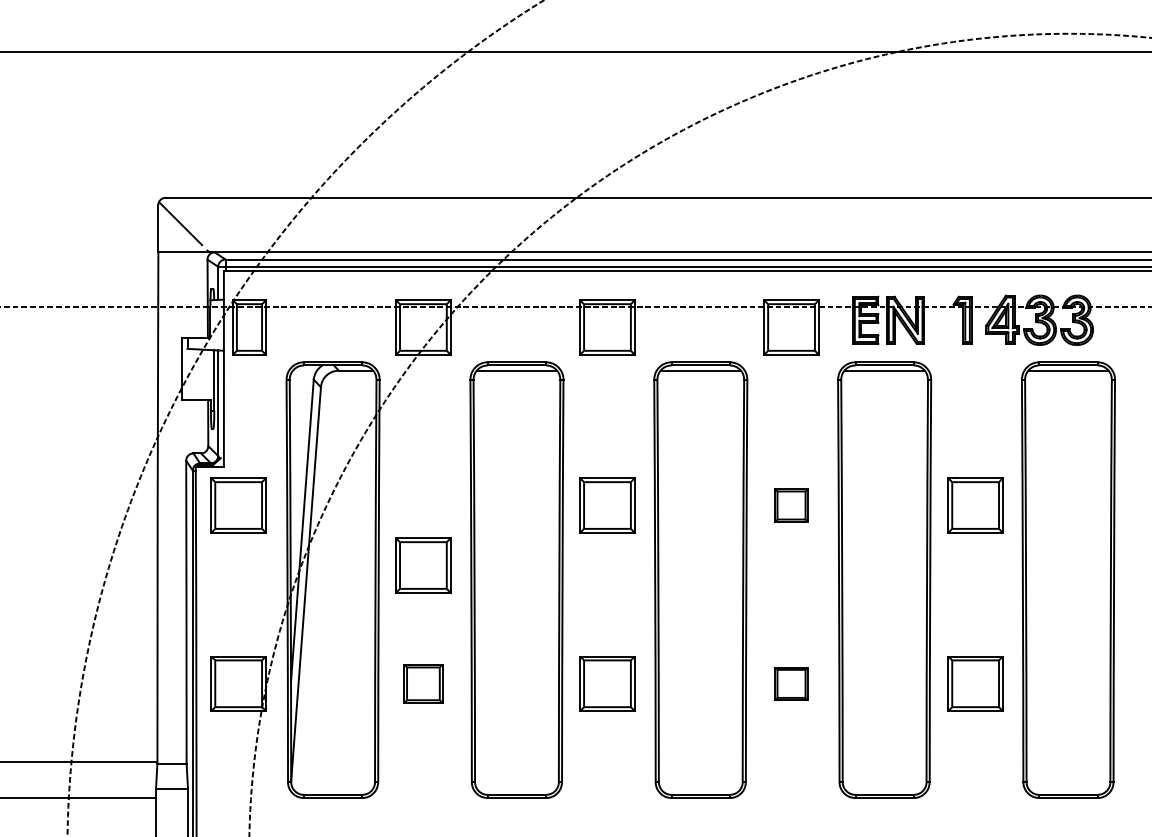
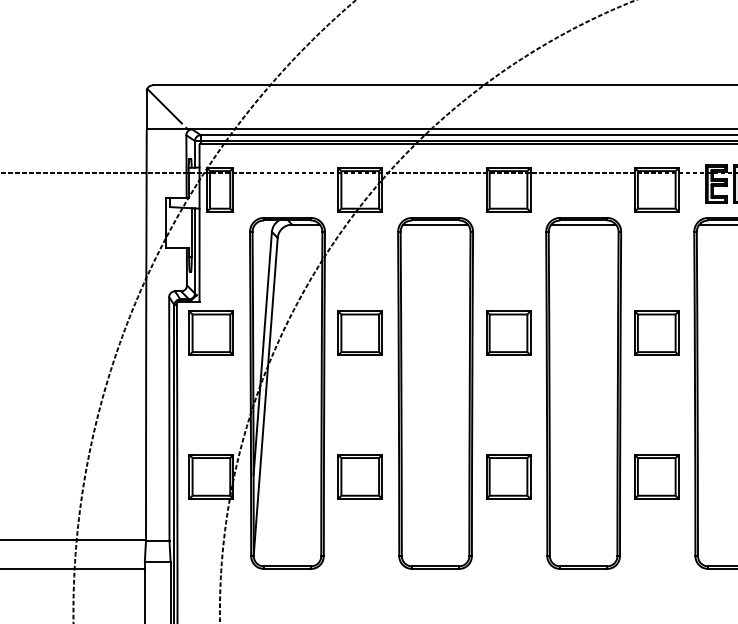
part: (791, 505) -> (656, 333), size x1.67
part: (423, 565) -> (360, 333), moved
part: (423, 683) -> (360, 476), size x1.43
part: (791, 683) -> (656, 476), size x1.67

